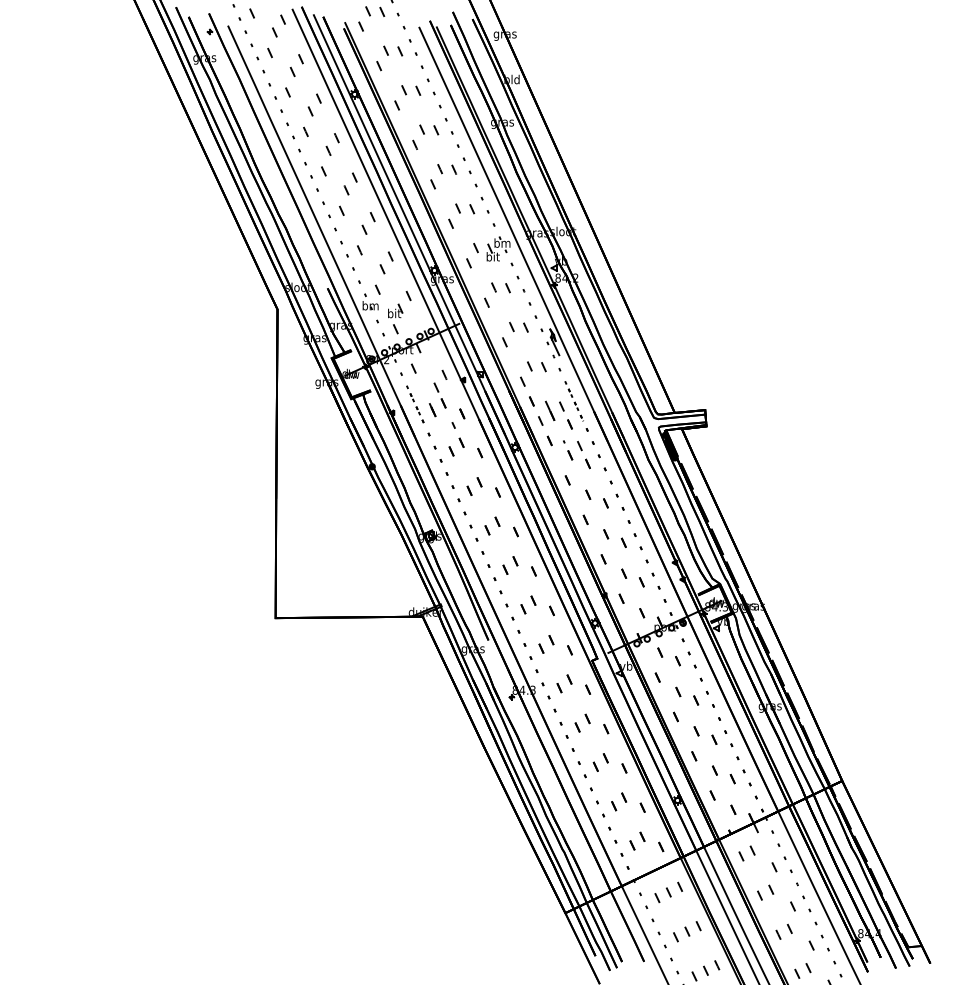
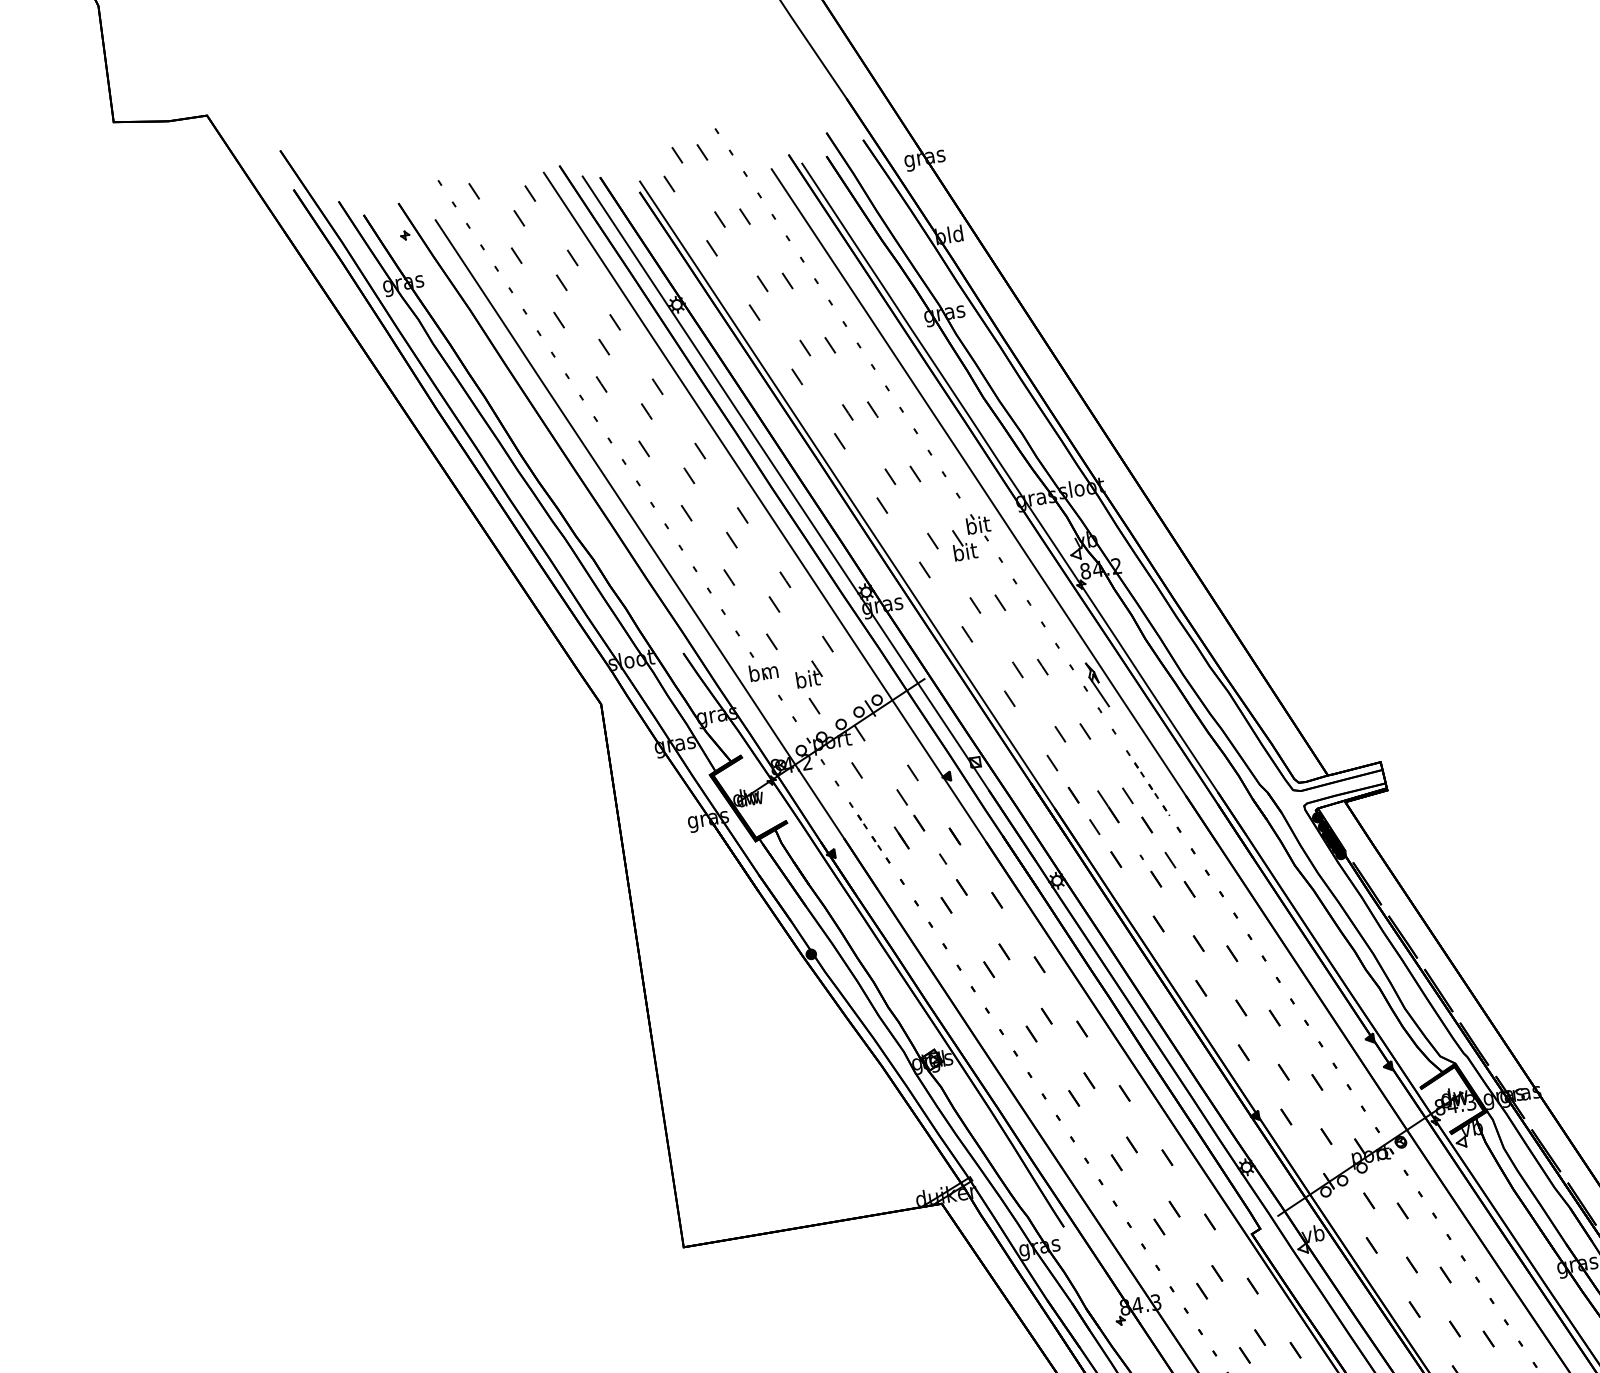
text: (502, 242) -> (977, 524), bm -> bit

